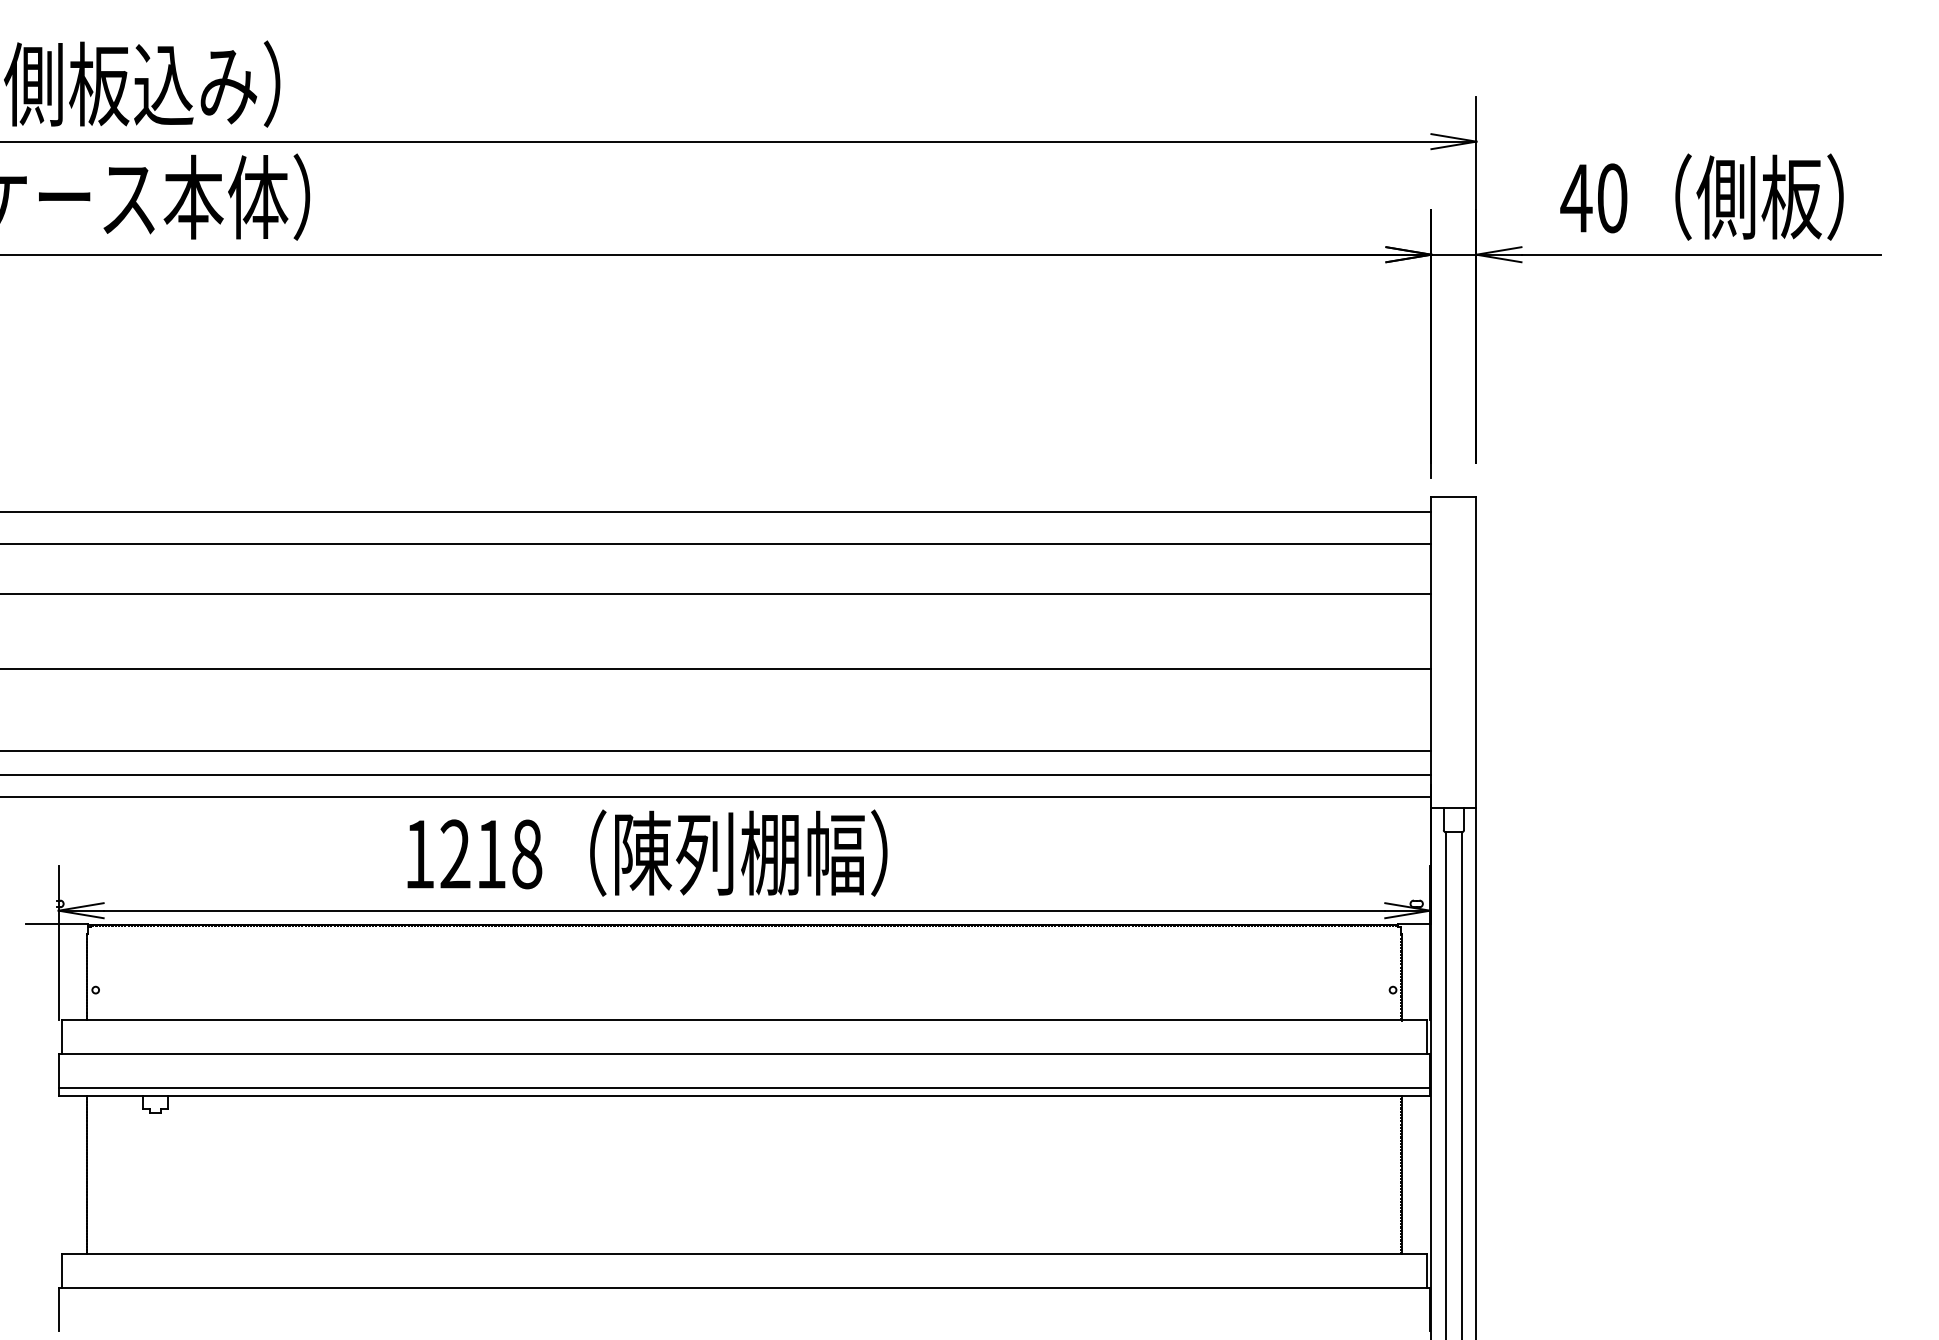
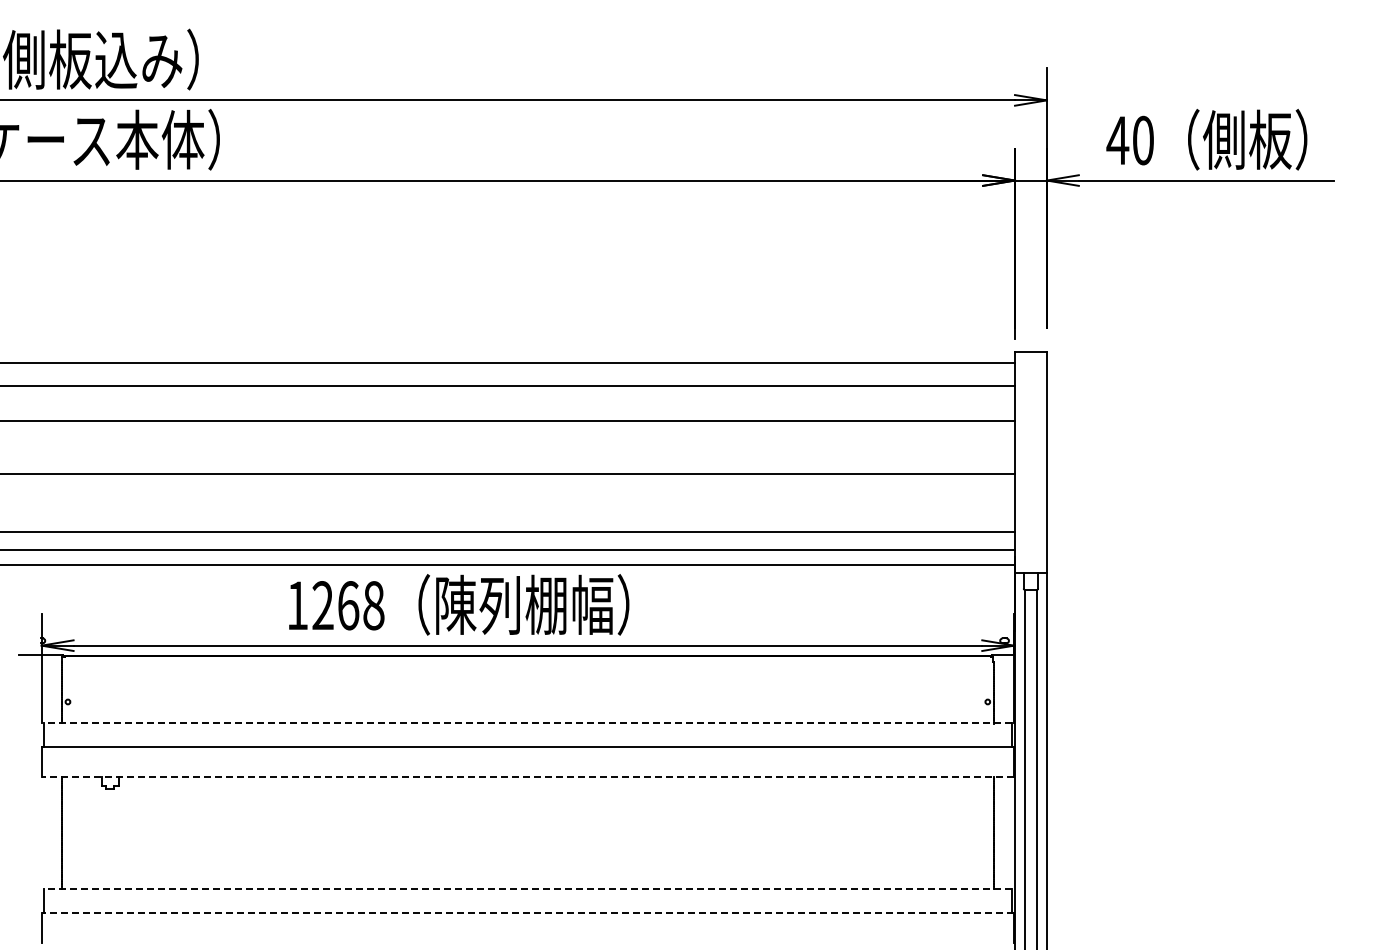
text: (491, 854) -> (348, 605), 1218 -> 1268
line: (743, 1020) -> (527, 723), solid -> dashed
line: (743, 1088) -> (527, 771), removed
line: (743, 1096) -> (527, 777), solid -> dashed
line: (743, 1254) -> (527, 889), solid -> dashed
line: (743, 1288) -> (527, 913), solid -> dashed

